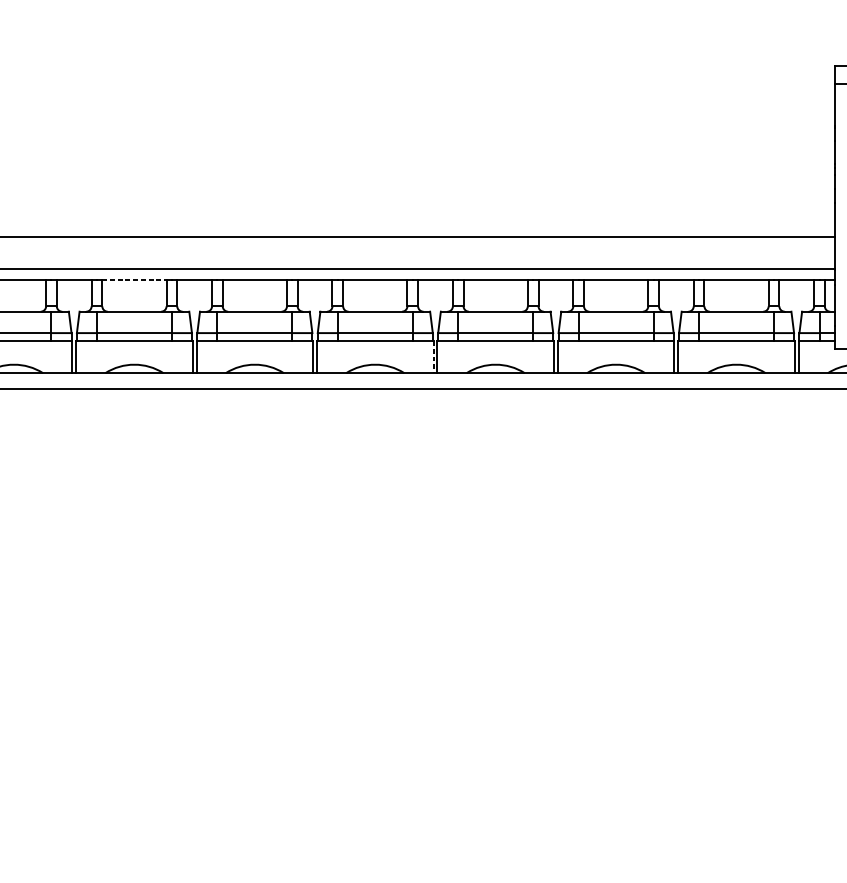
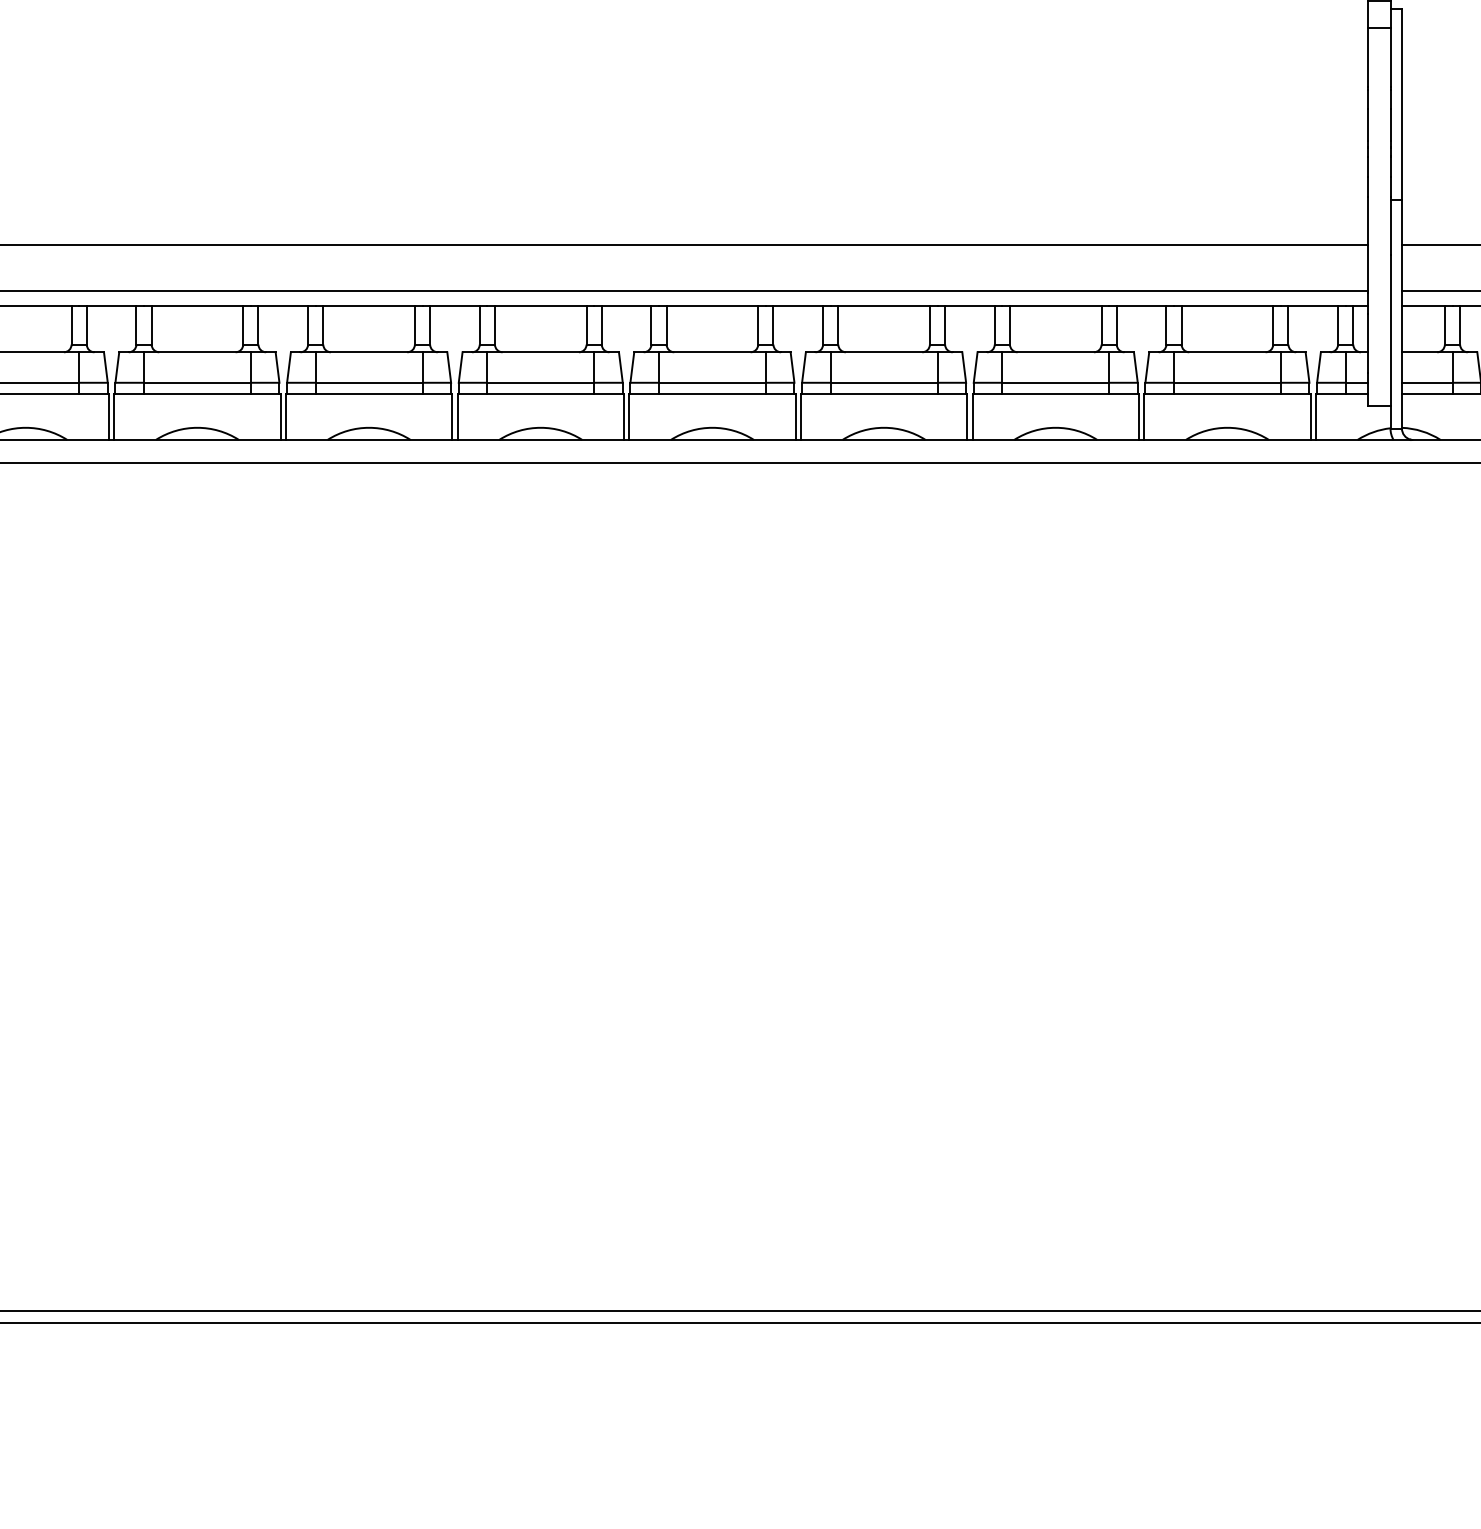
line: (134, 279) -> (369, 306), dashed -> solid
line: (433, 357) -> (795, 417), dashed -> solid

